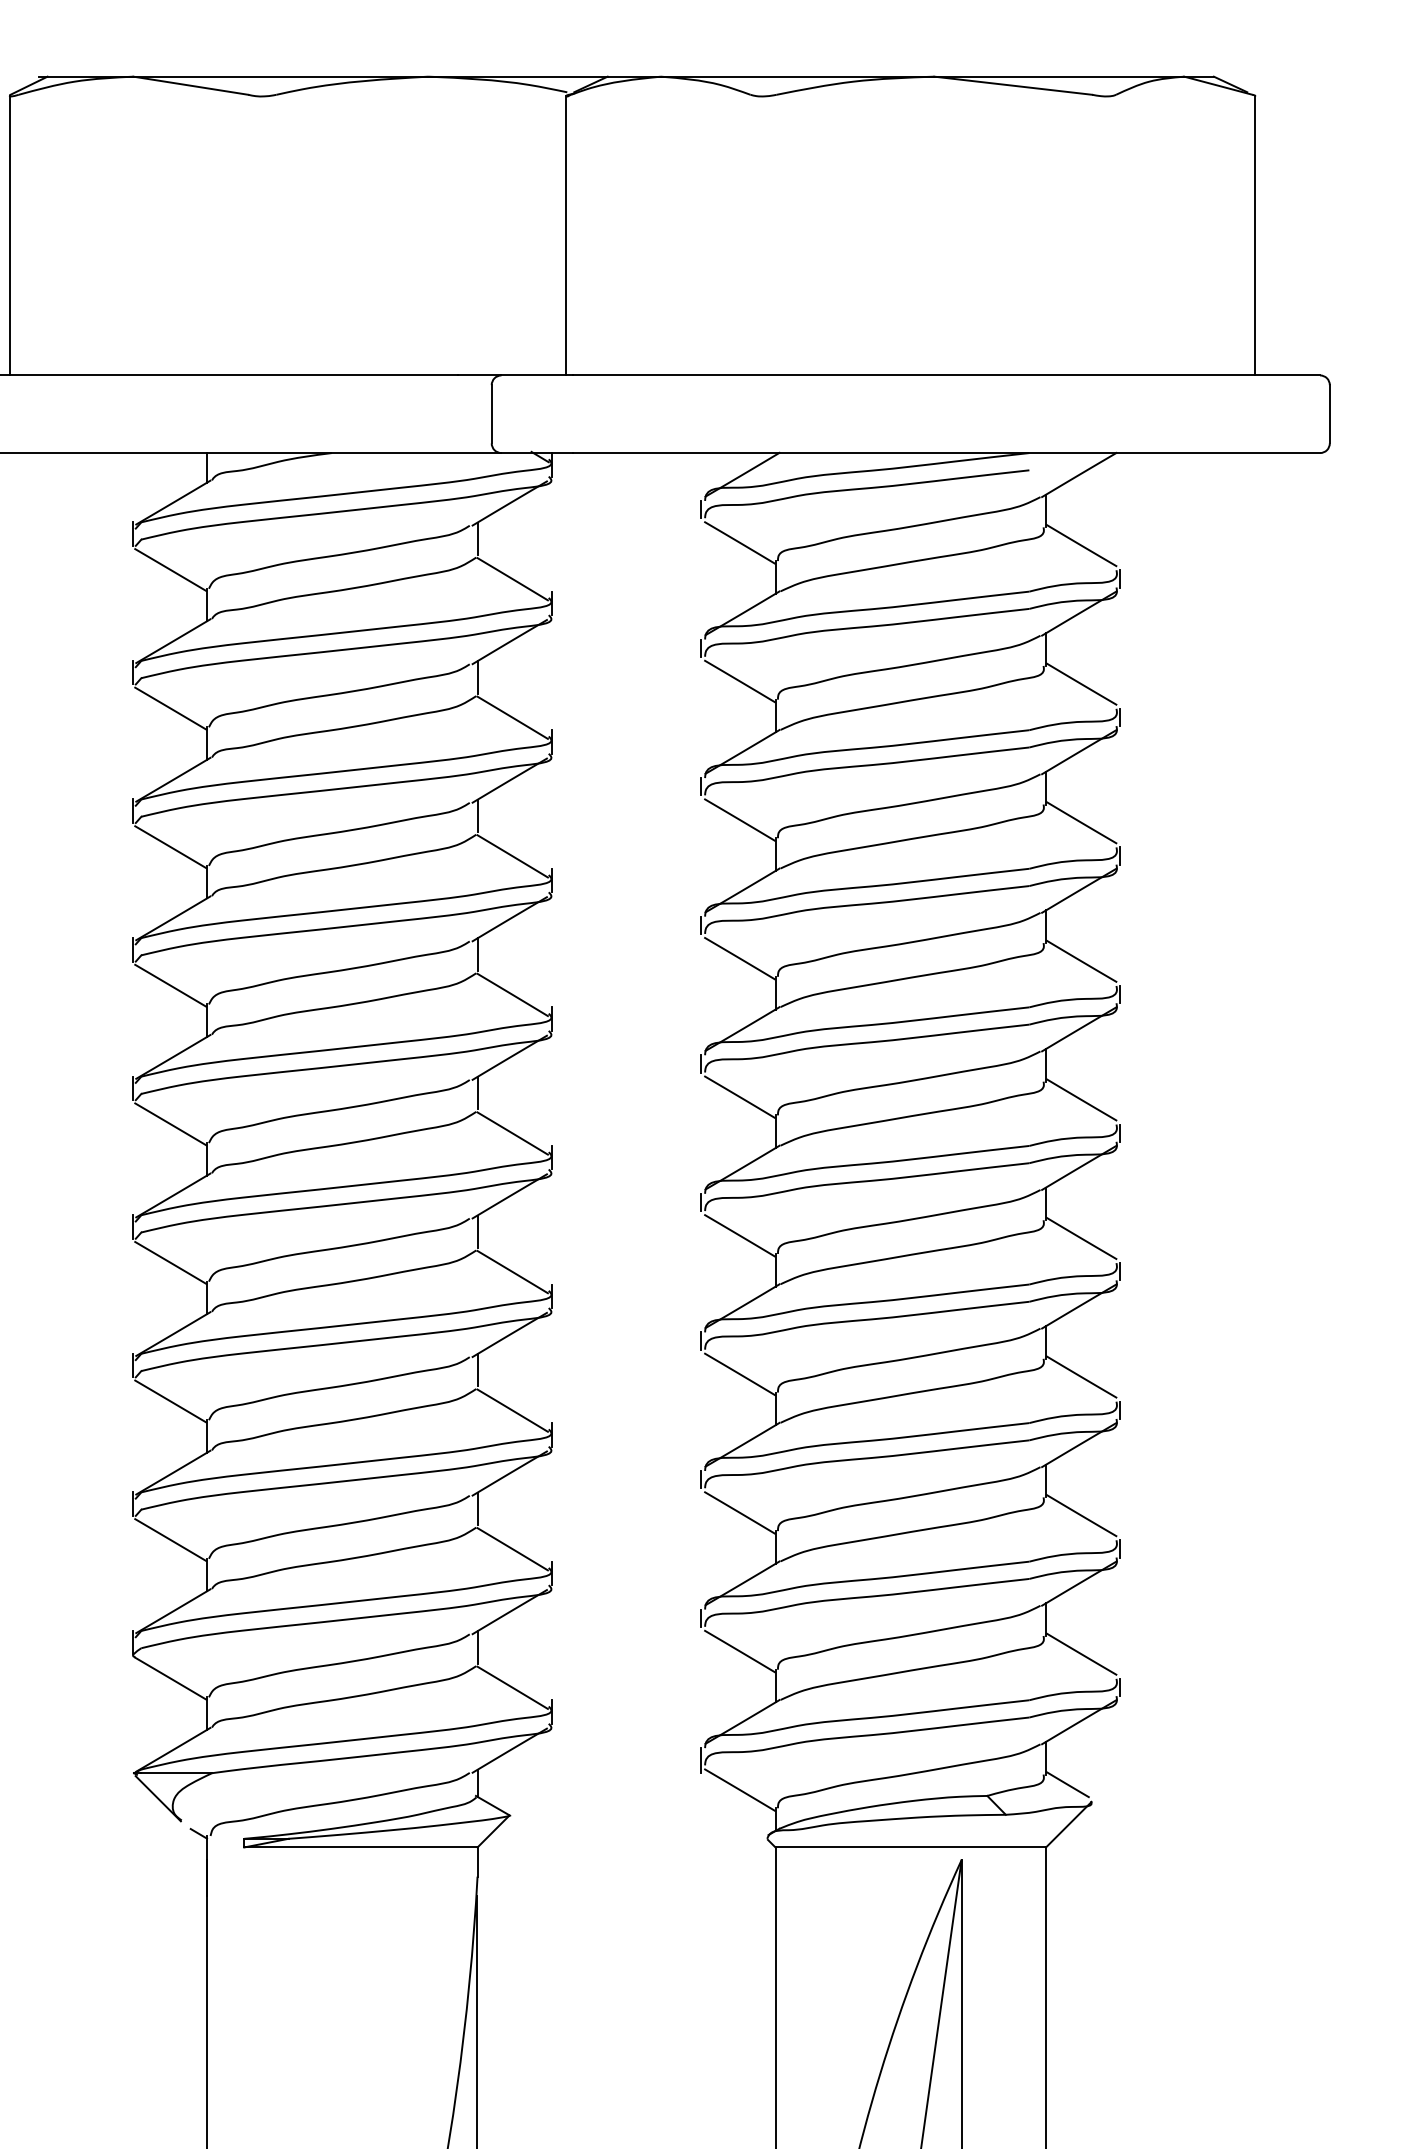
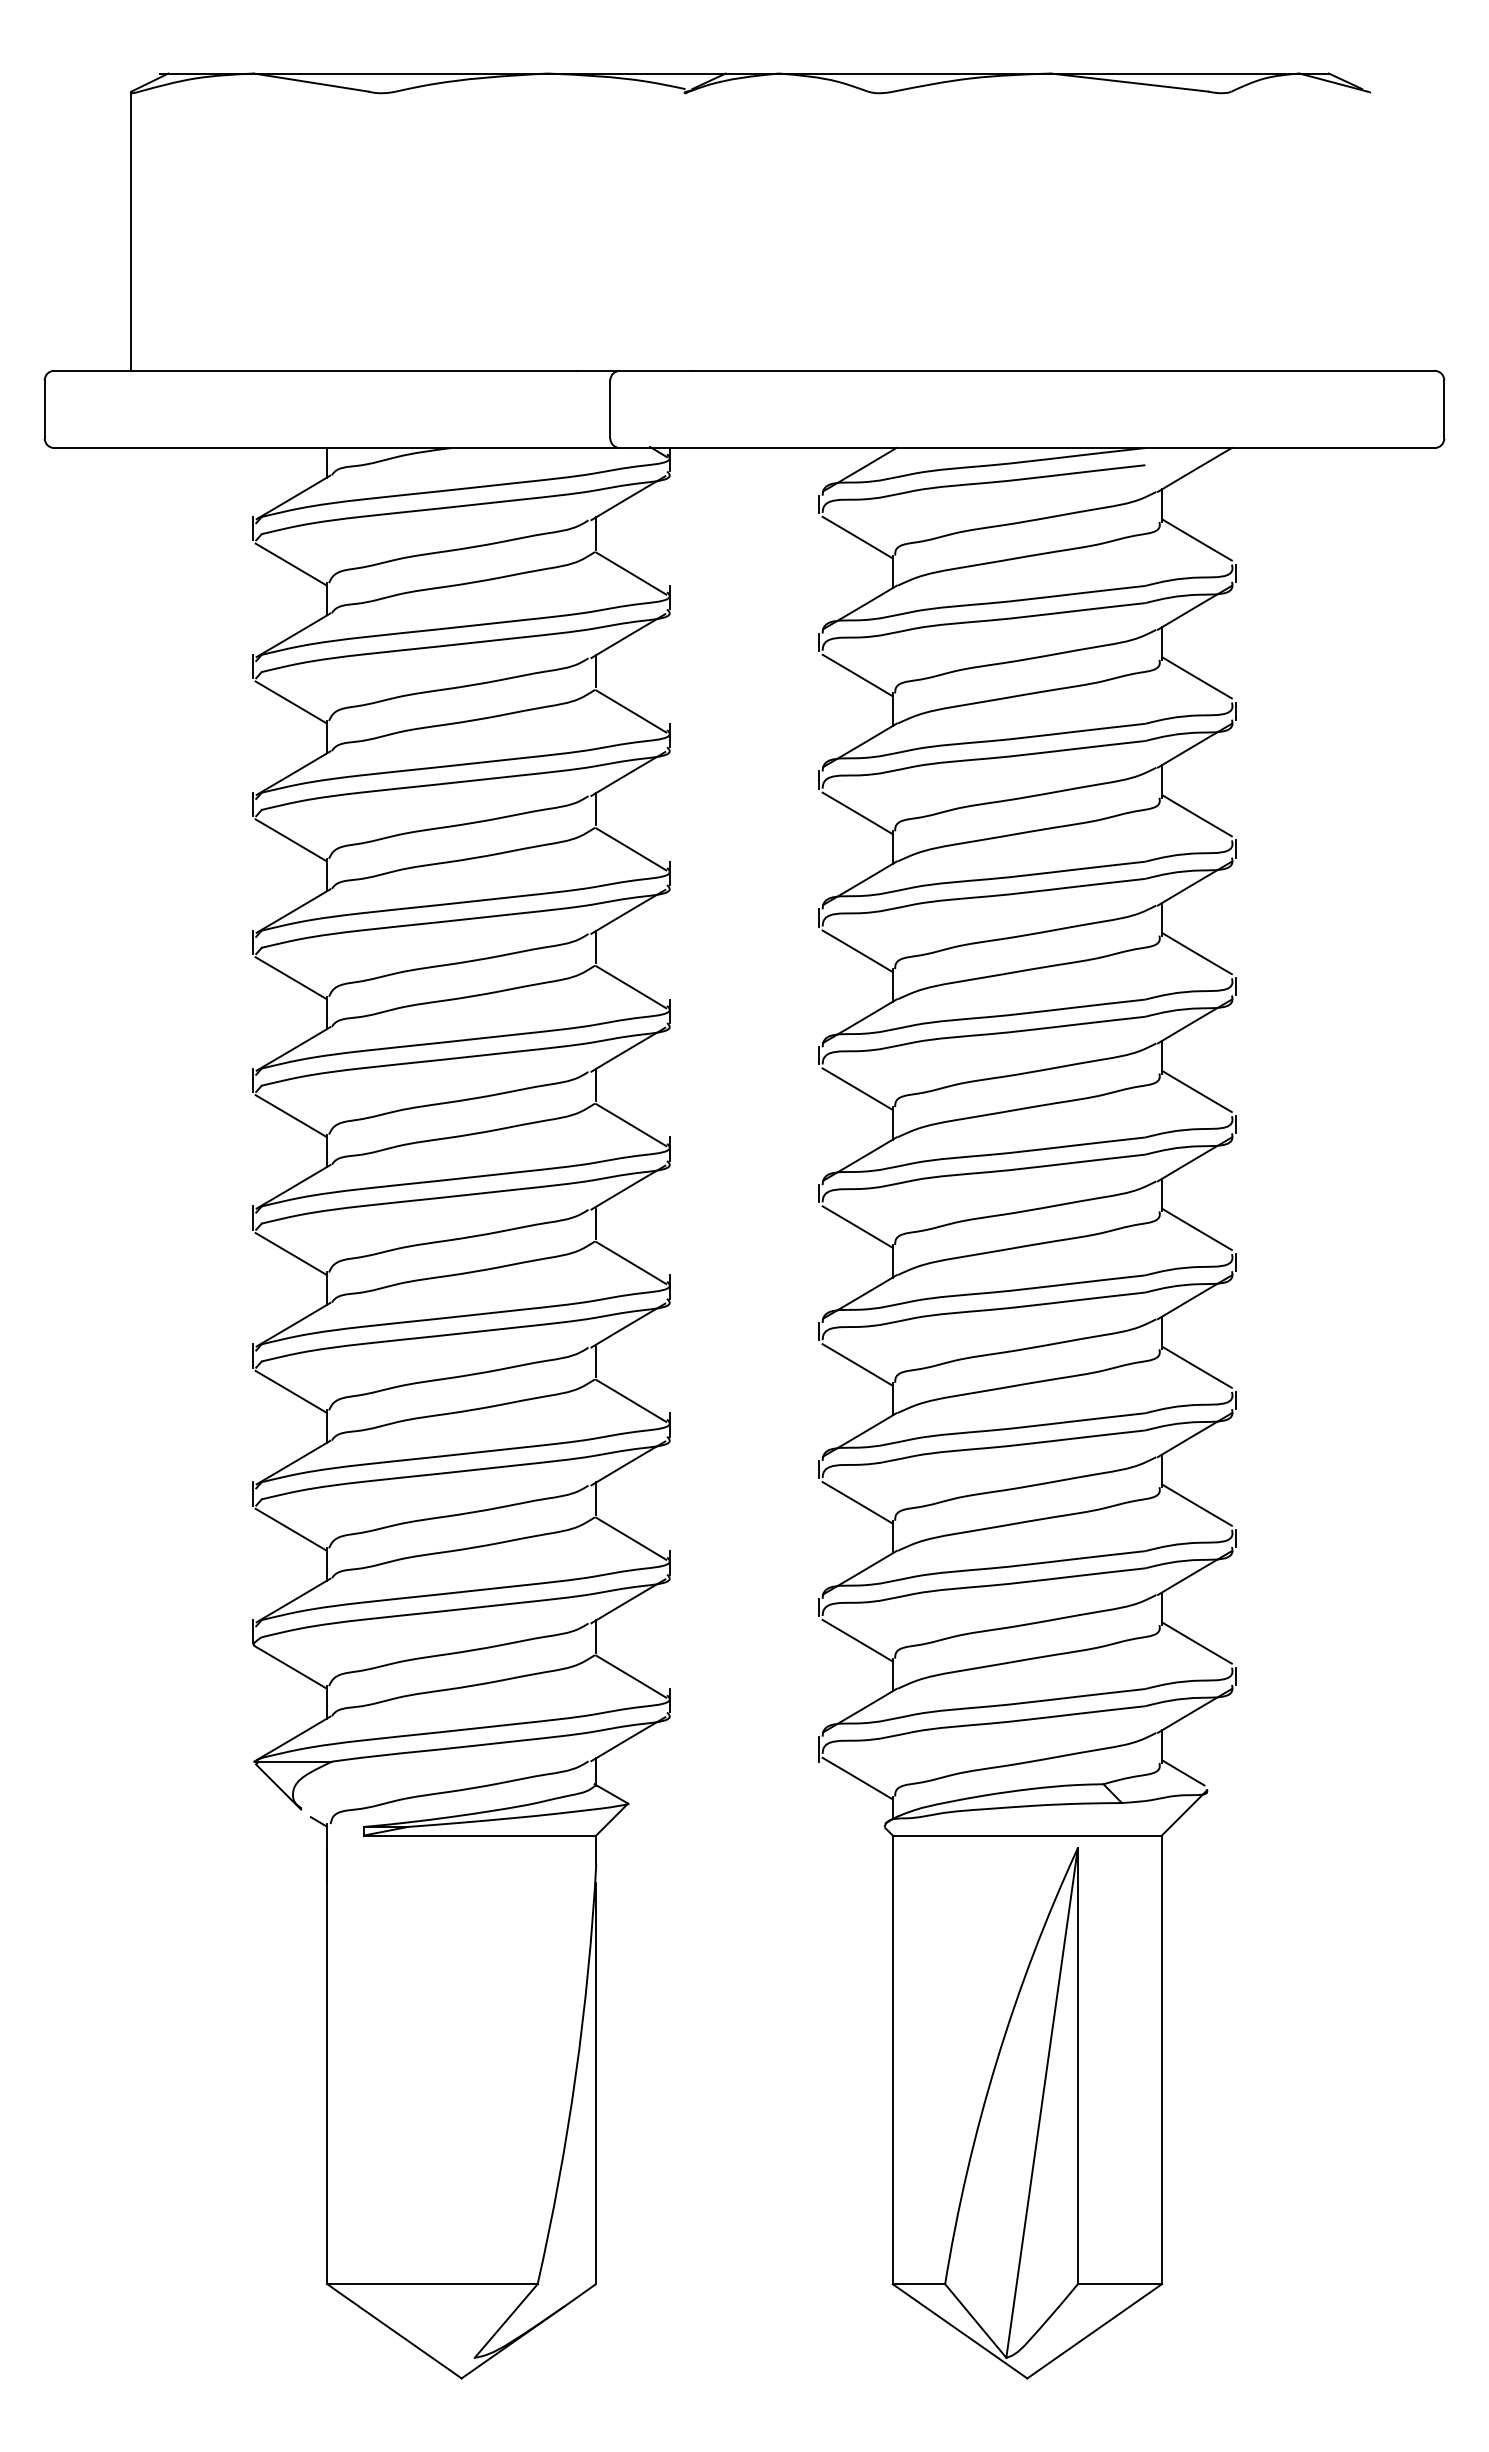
line: (566, 235) -> (684, 231), removed
line: (1255, 235) -> (1370, 231), removed

